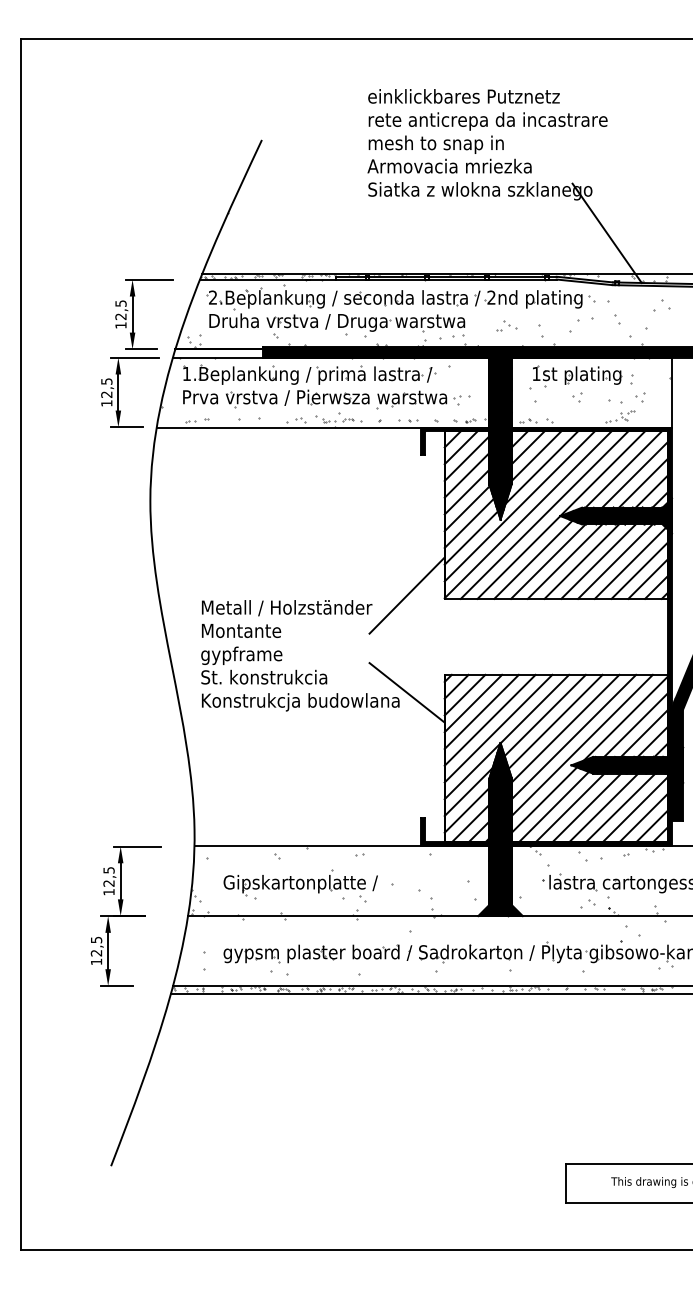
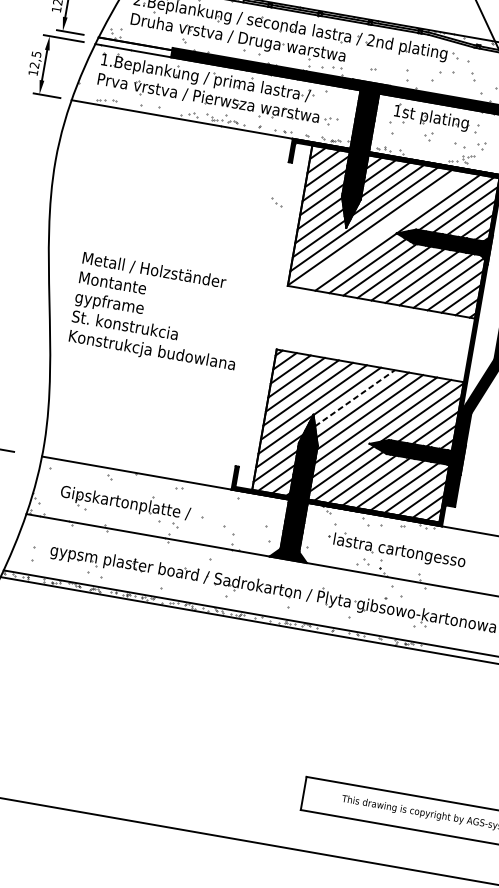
part: (510, 324) -> (277, 202), moved
line: (544, 514) -> (383, 229), removed
line: (406, 595) -> (256, 277), removed
line: (406, 692) -> (242, 358), removed
line: (545, 715) -> (355, 398), solid -> dashed

